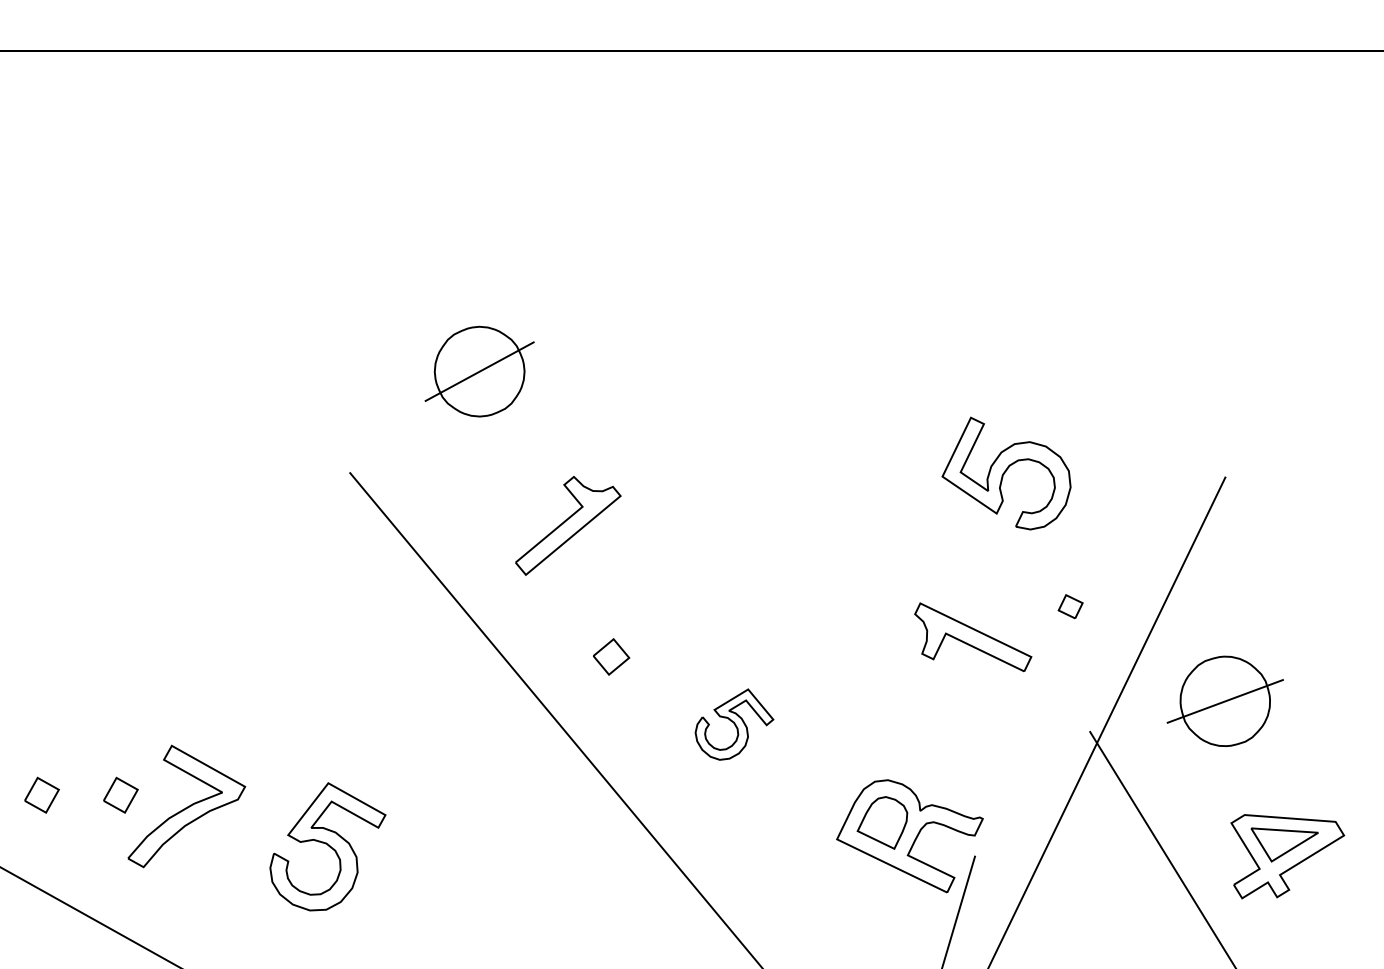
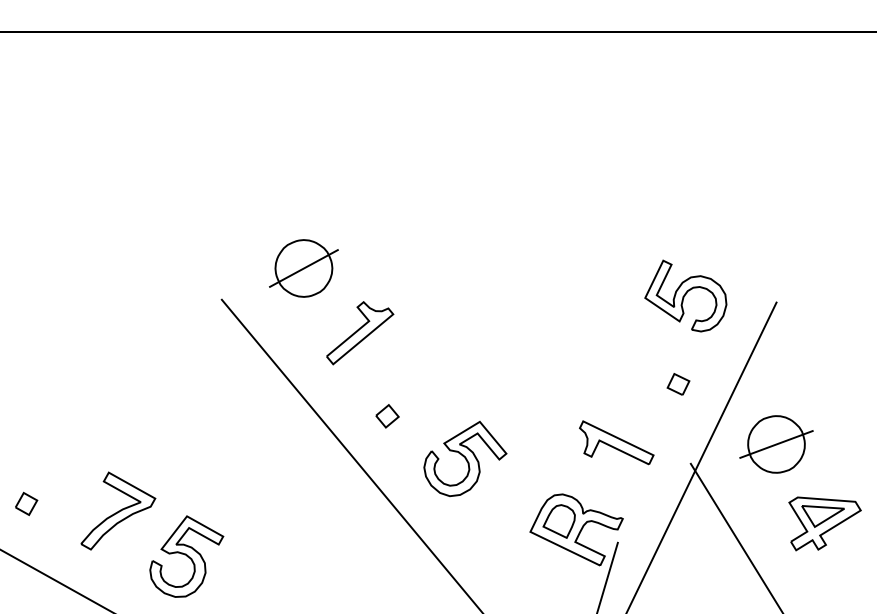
part: (478, 371) -> (303, 268), moved
part: (1005, 472) -> (685, 295), moved
part: (1070, 606) -> (678, 384), size x1.43
part: (972, 636) -> (616, 442), moved
part: (734, 725) -> (465, 459), size x1.67
part: (120, 794) -> (76, 503), removed
part: (327, 846) -> (186, 556), moved
part: (1286, 856) -> (824, 523), moved

